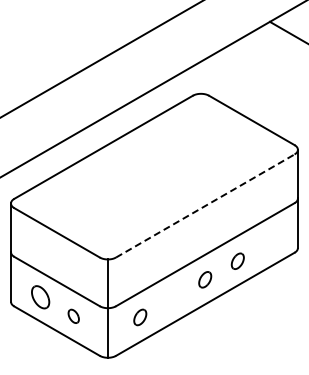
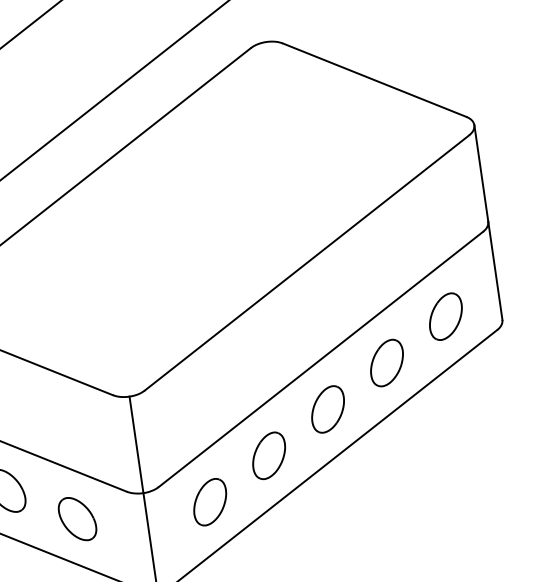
line: (205, 205) -> (307, 261), dashed -> solid
part: (269, 242) -> (444, 316), added
part: (237, 261) -> (386, 363), size x1.43
part: (204, 279) -> (326, 408), size x1.43
part: (172, 298) -> (268, 455), added
part: (73, 316) -> (77, 519), size x1.67
part: (139, 317) -> (208, 502), size x1.43

